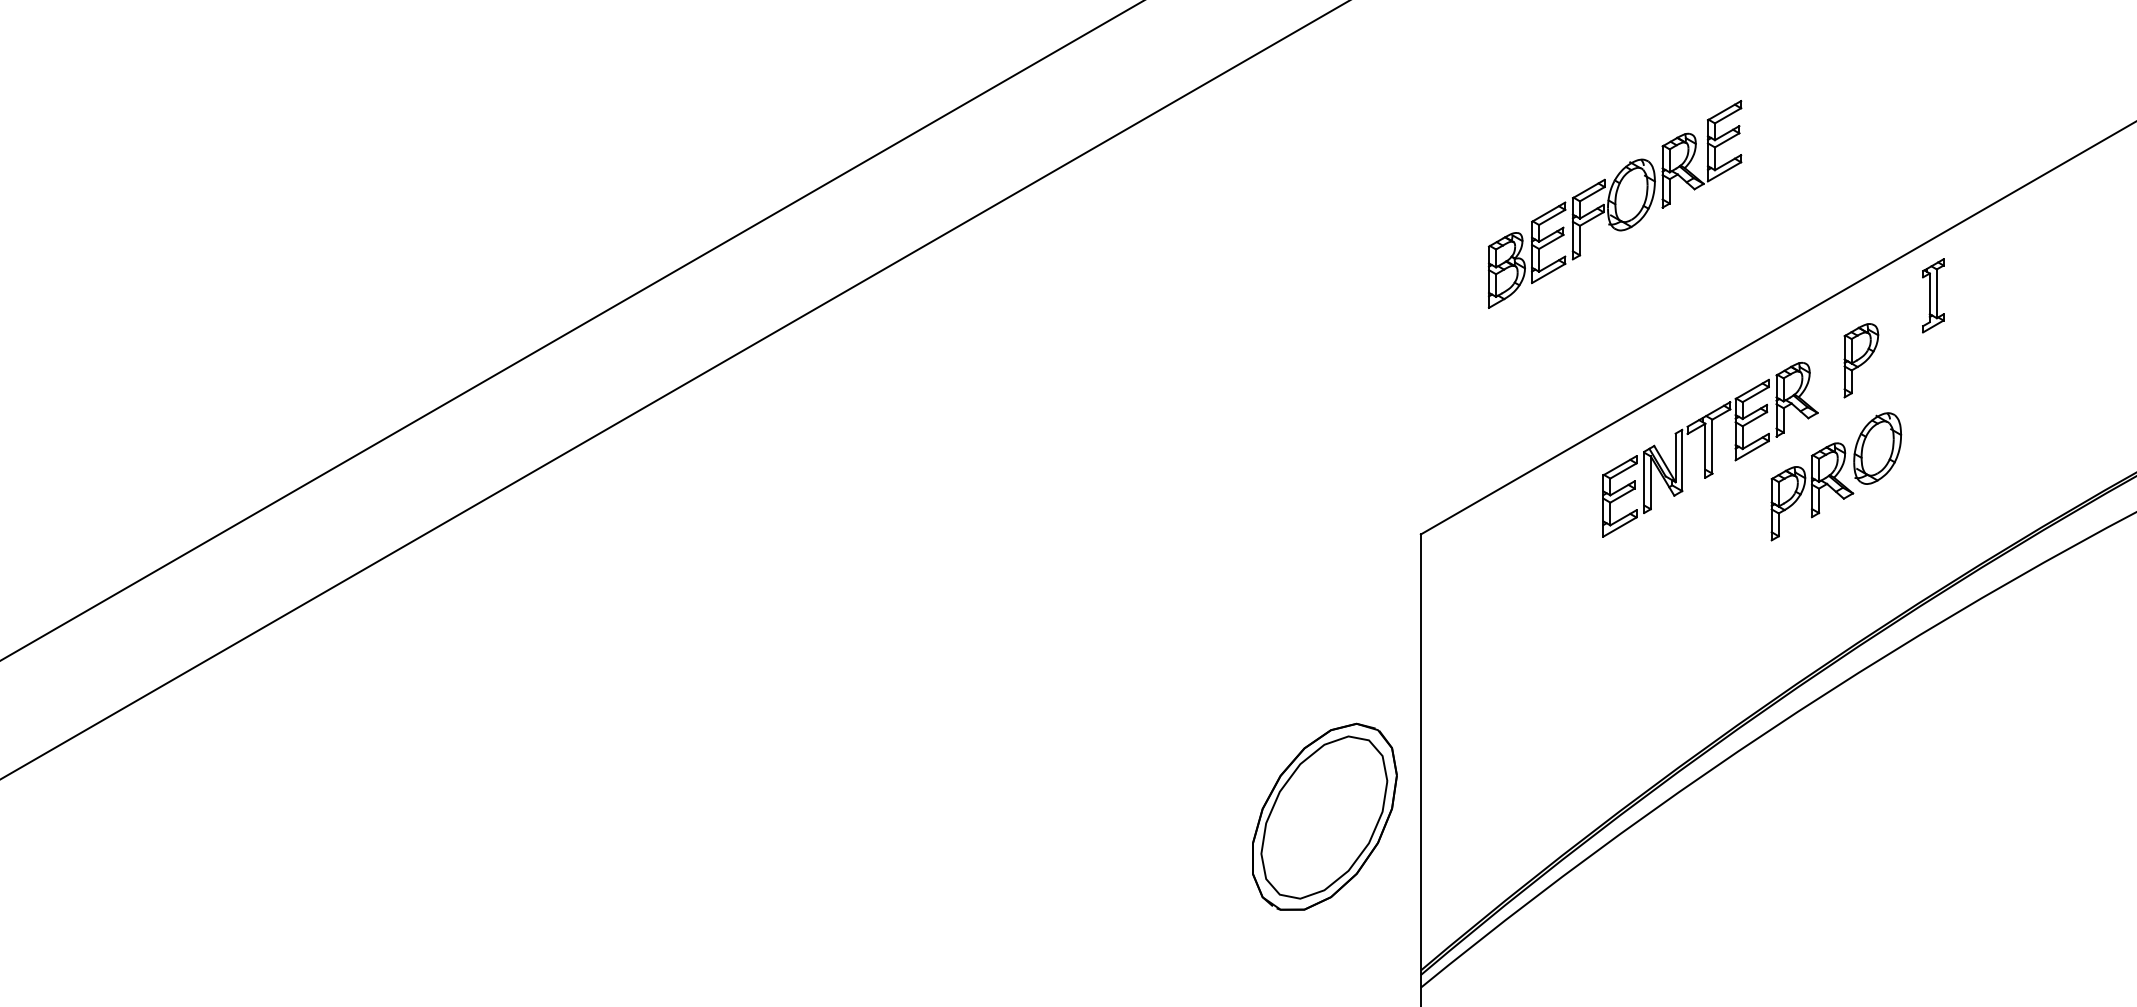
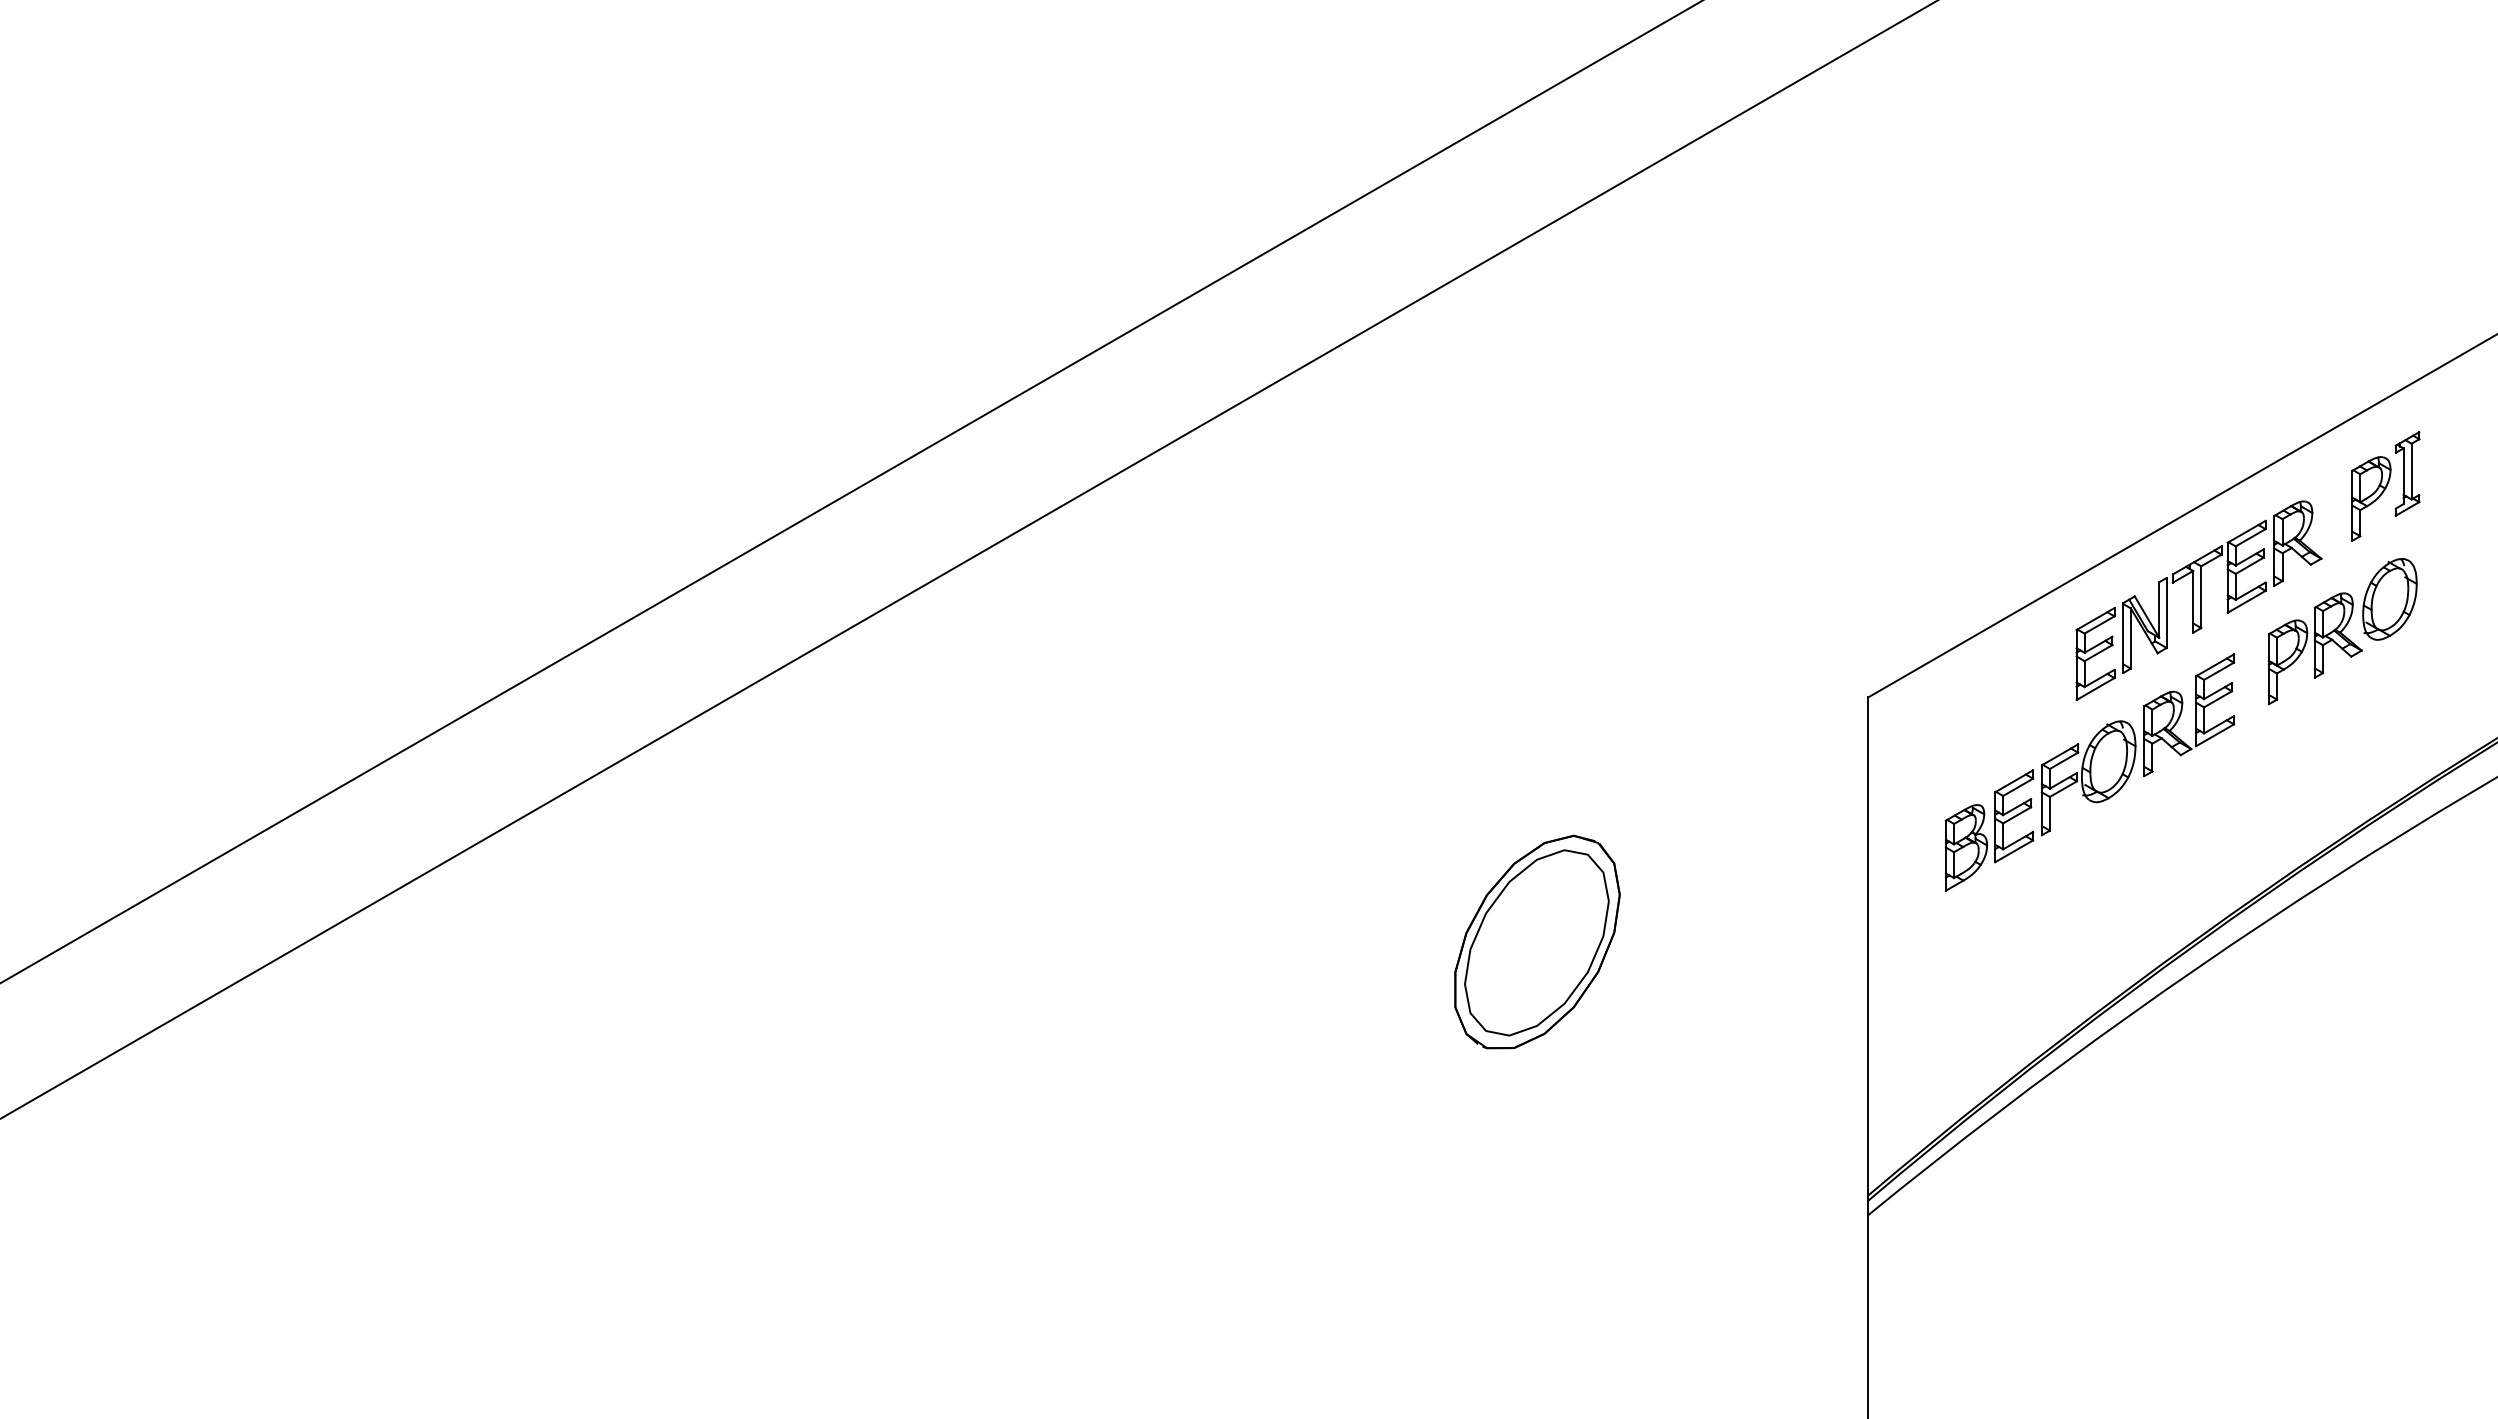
part: (1614, 204) -> (2089, 772), moved
part: (1933, 295) -> (2407, 473), moved
part: (1324, 816) -> (1537, 941), moved

